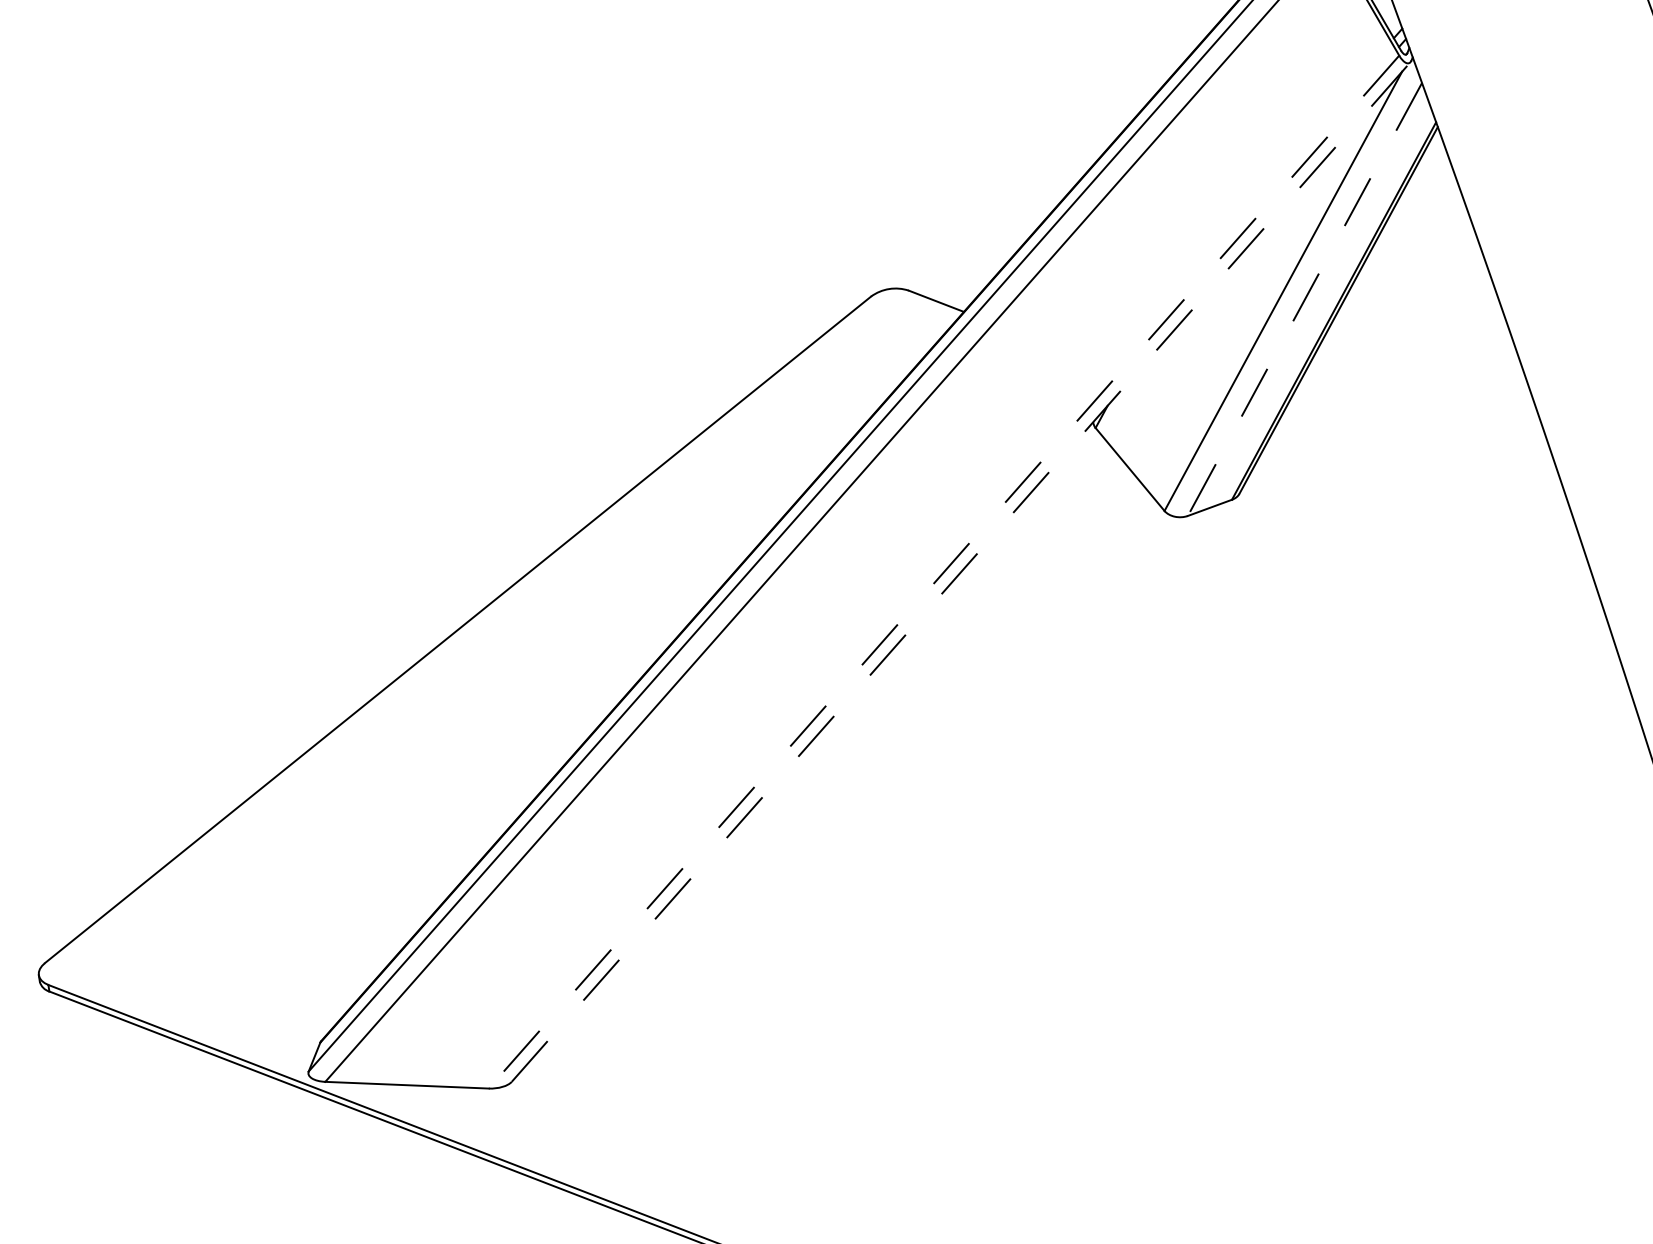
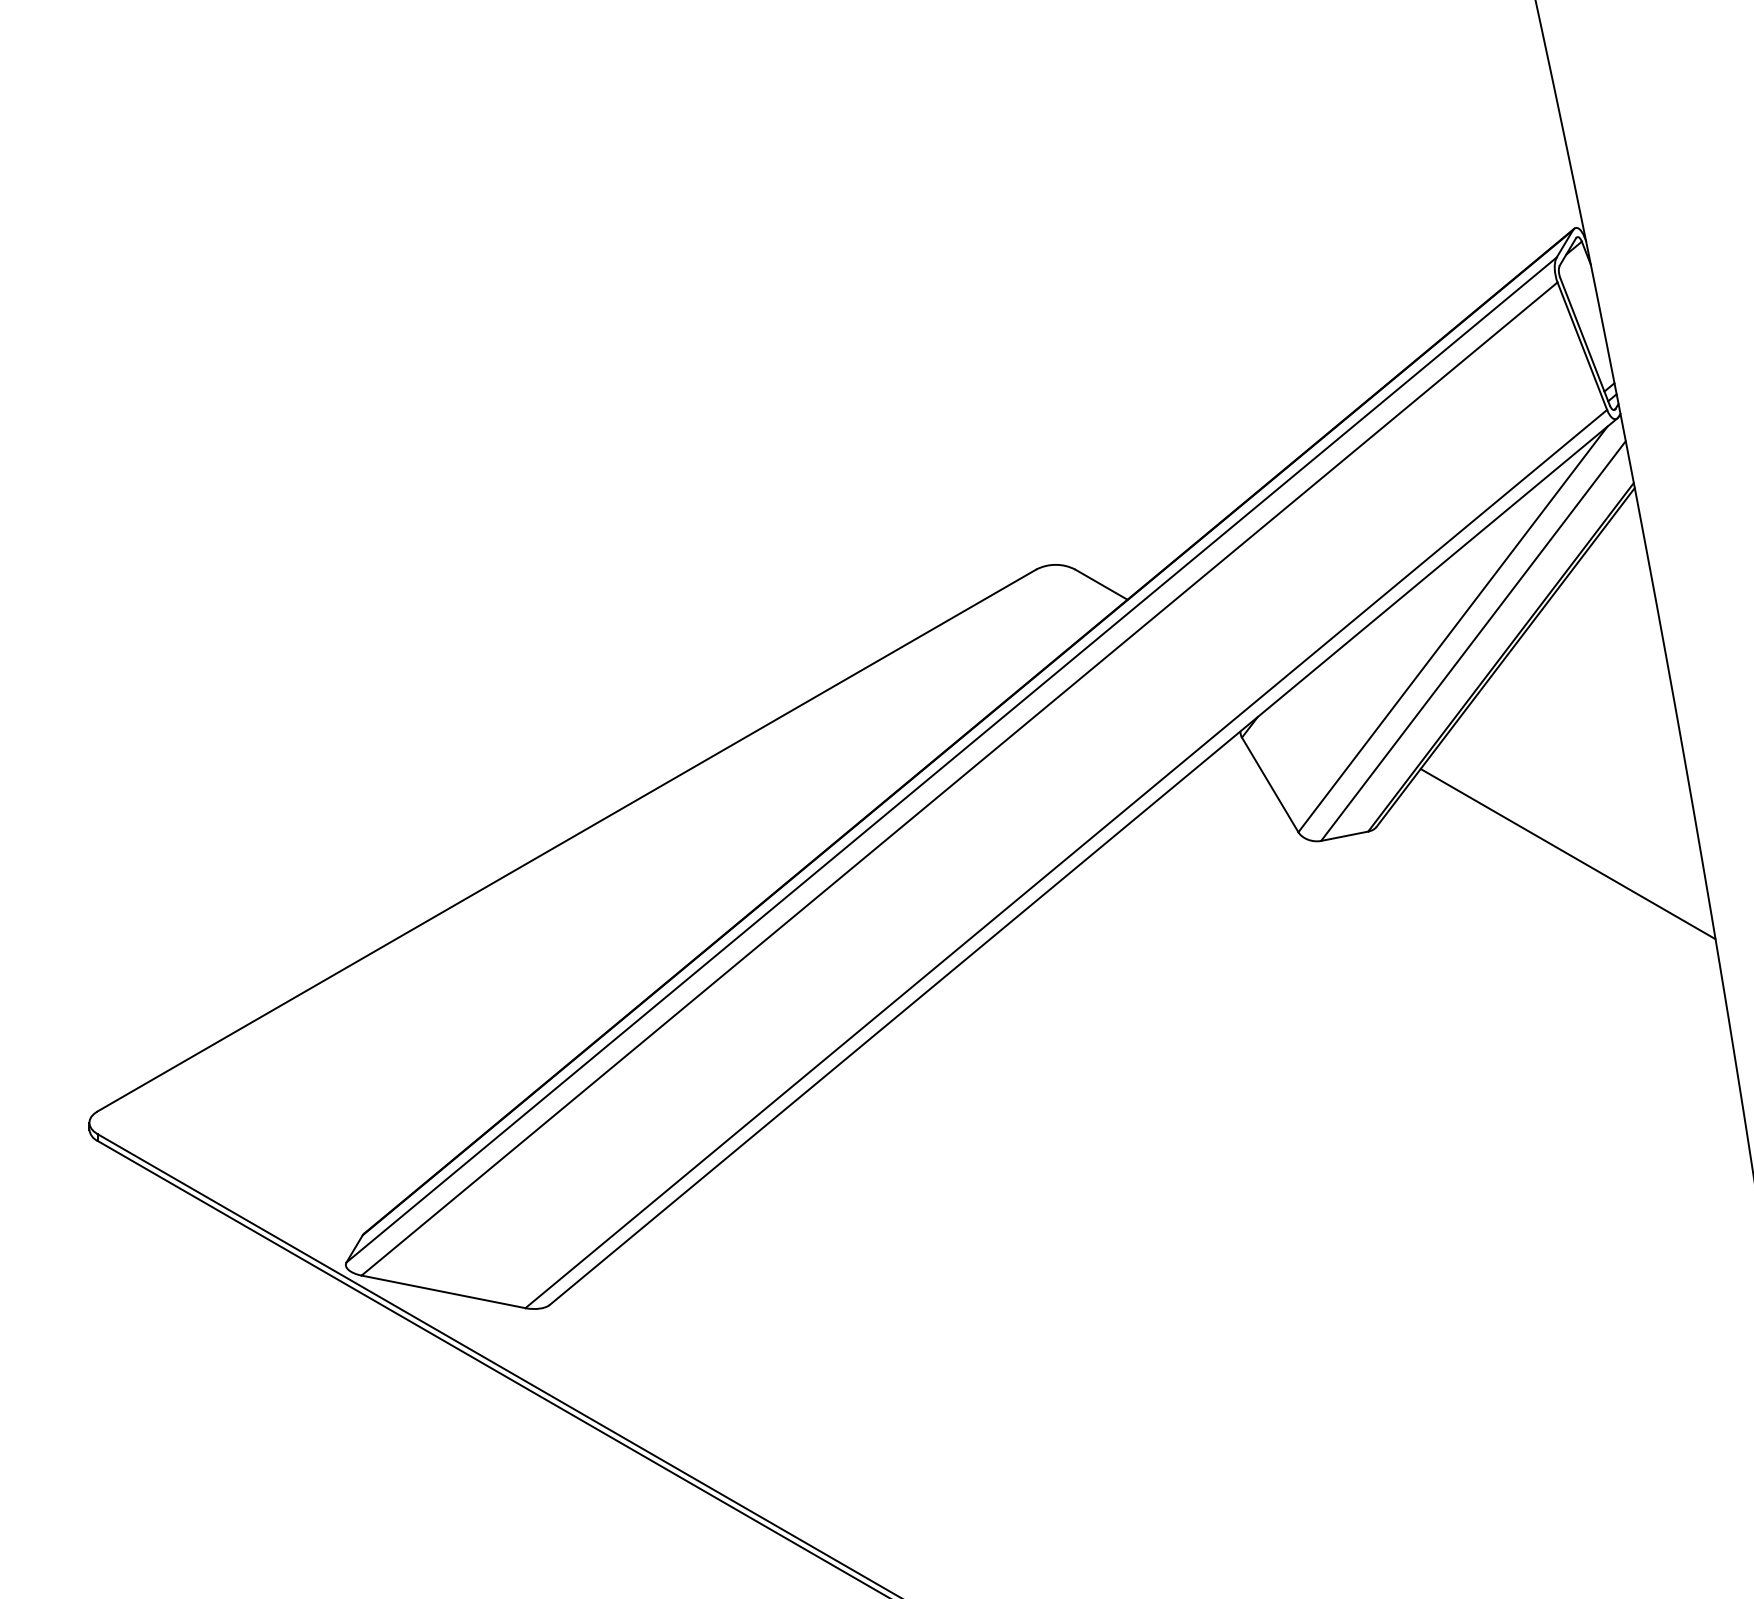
line: (1305, 299) -> (1473, 641), dashed -> solid
line: (1428, 491) -> (1567, 854), added
line: (961, 571) -> (1083, 861), dashed -> solid
line: (944, 572) -> (1066, 859), dashed -> solid

